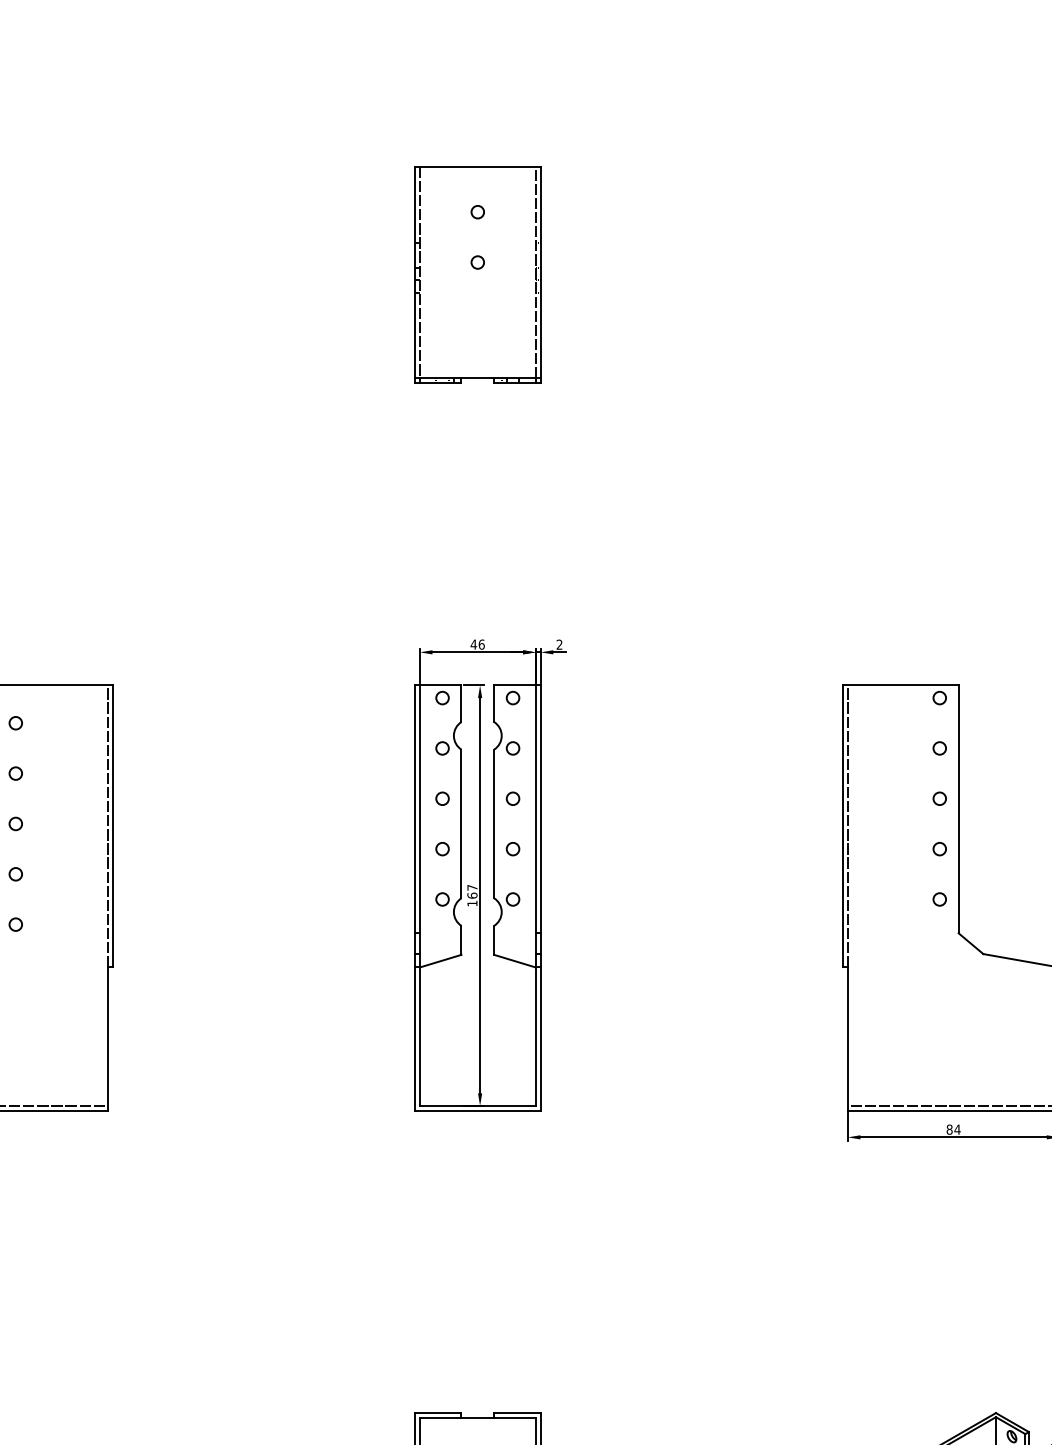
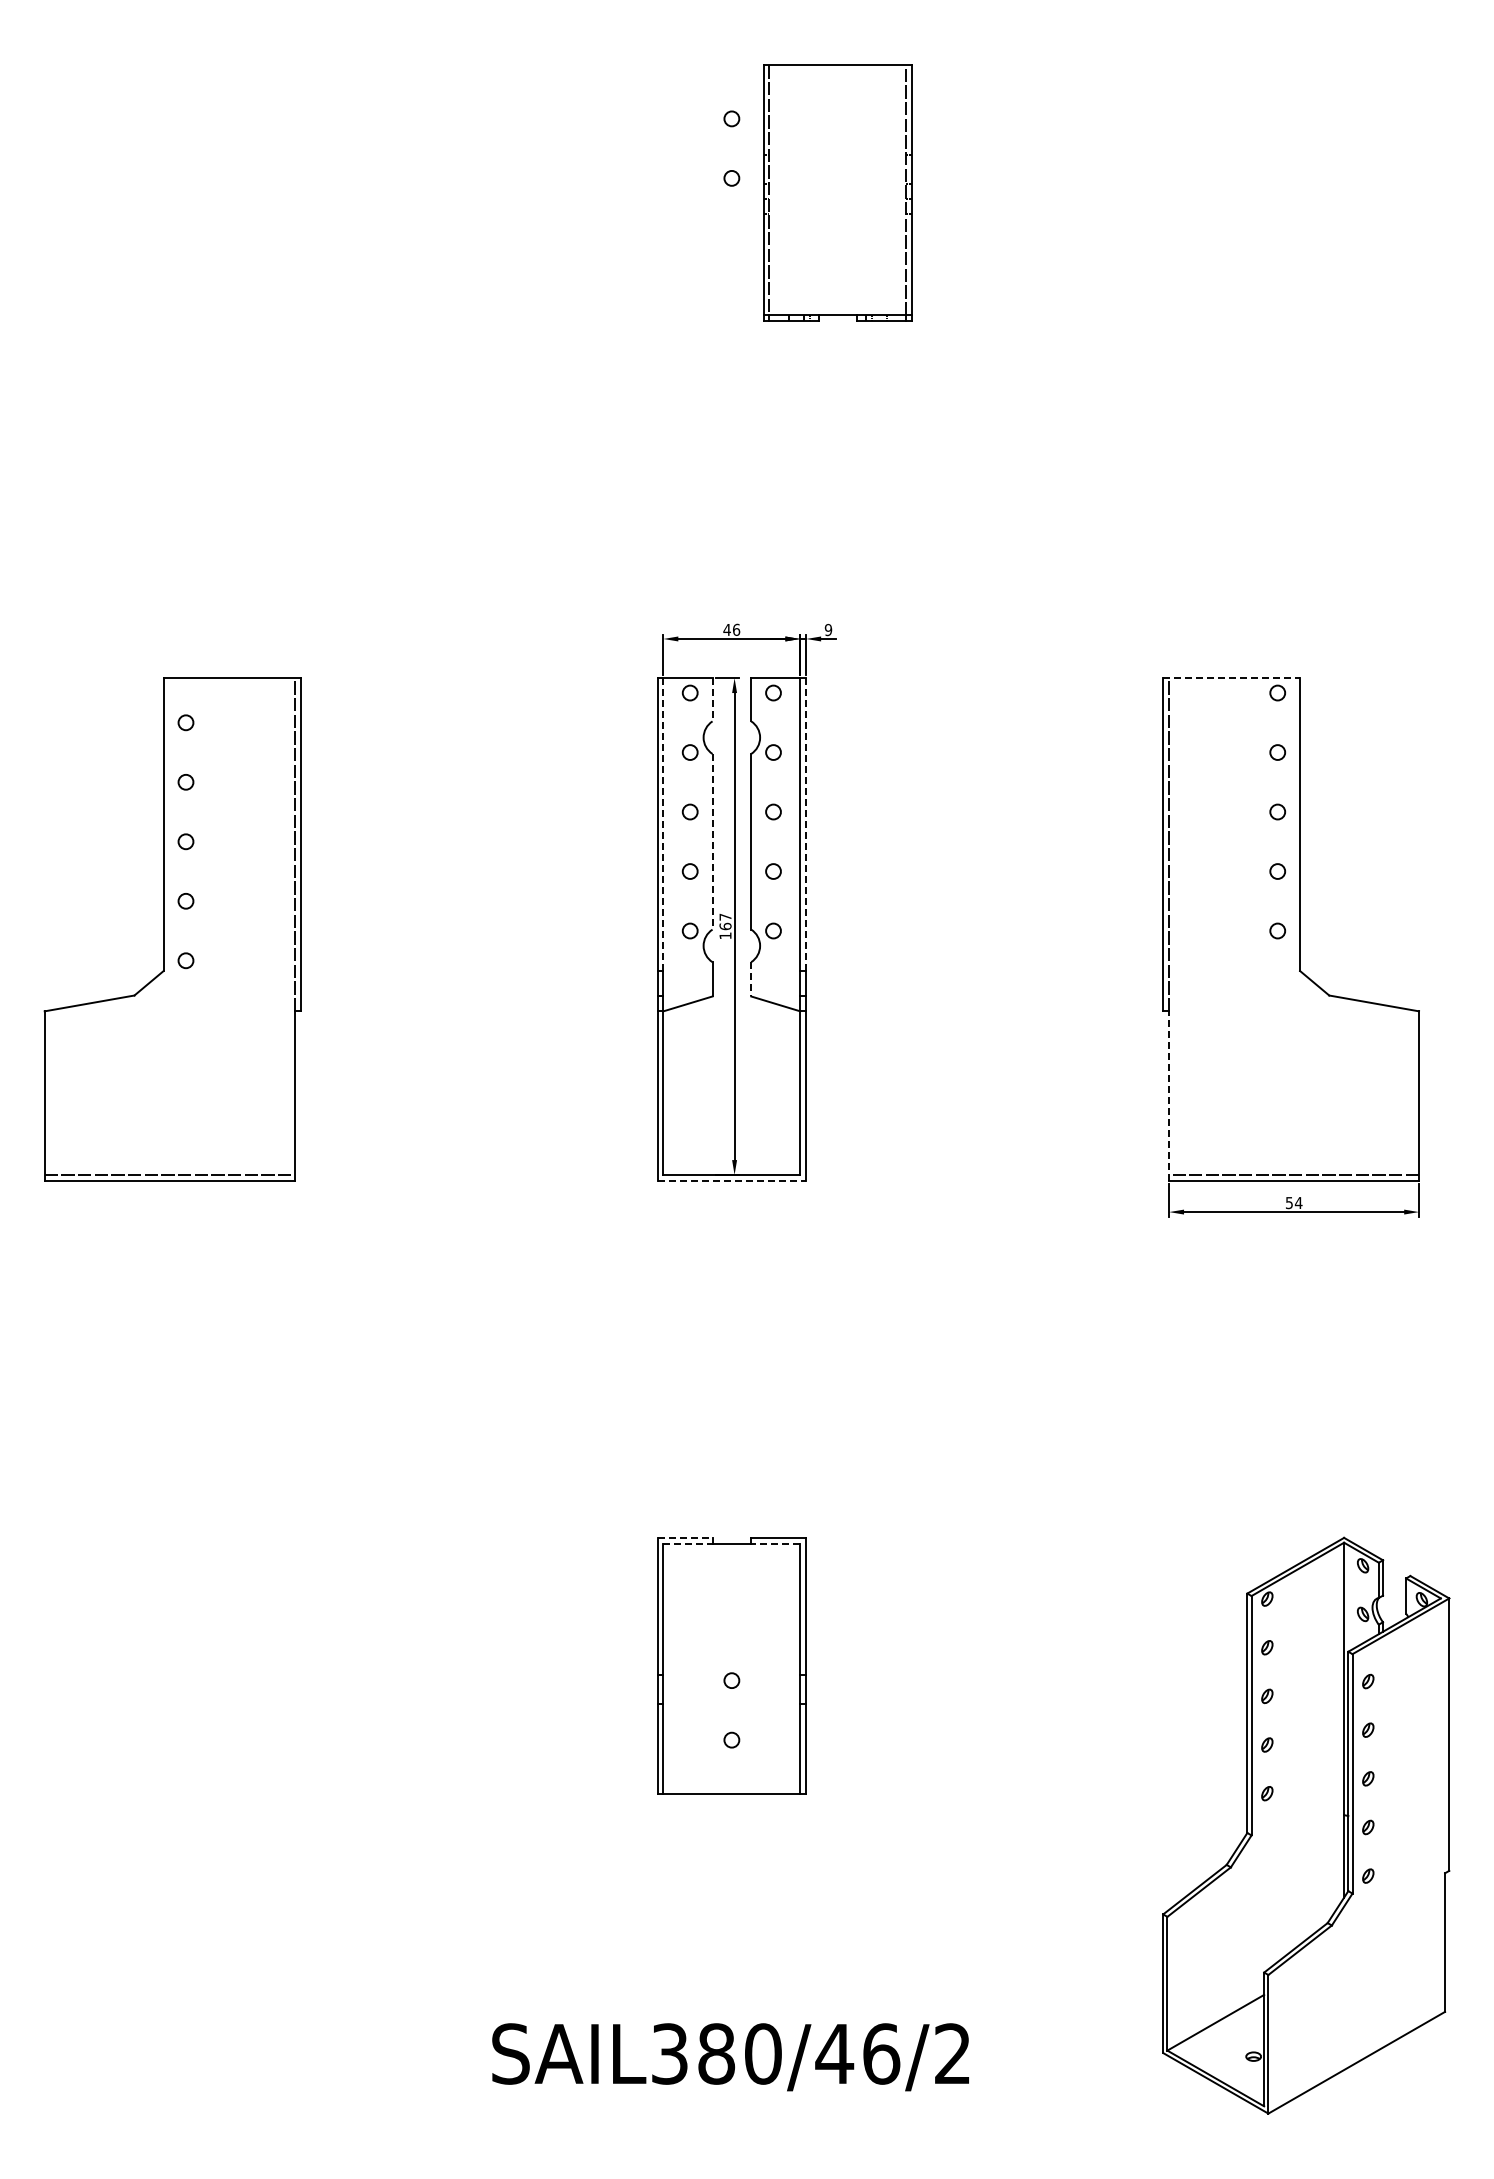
part: (477, 274) -> (837, 192), moved
text: (559, 645) -> (828, 630), 2 -> 9
line: (901, 685) -> (1232, 678), solid -> dashed
line: (461, 703) -> (712, 699), solid -> dashed
line: (419, 810) -> (663, 825), solid -> dashed
line: (540, 810) -> (806, 825), solid -> dashed
line: (461, 823) -> (712, 841), solid -> dashed
line: (494, 940) -> (751, 979), solid -> dashed
line: (848, 1039) -> (1169, 1096), solid -> dashed
line: (478, 1110) -> (732, 1180), solid -> dashed
text: (948, 1129) -> (1288, 1202), 84 -> 54
line: (438, 1412) -> (685, 1537), solid -> dashed
line: (441, 1417) -> (688, 1543), solid -> dashed
line: (514, 1417) -> (775, 1543), solid -> dashed

